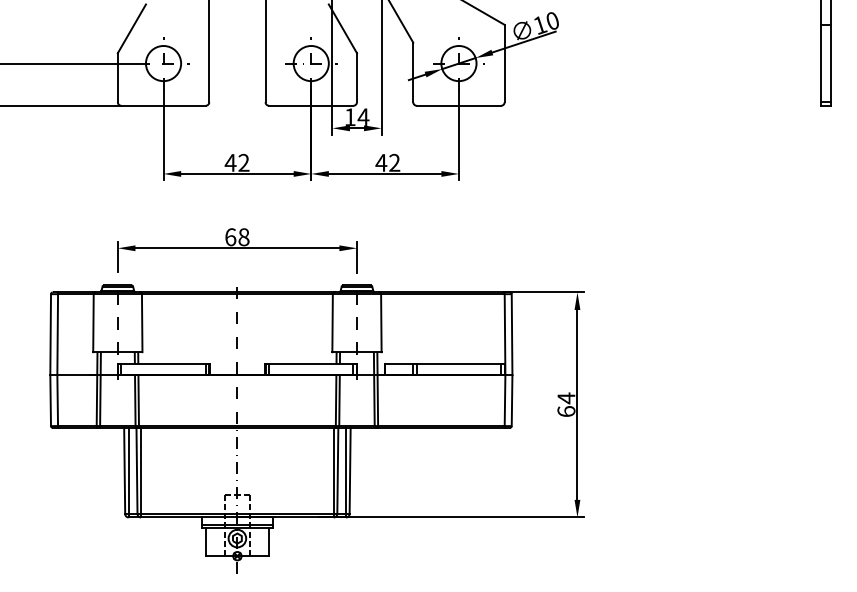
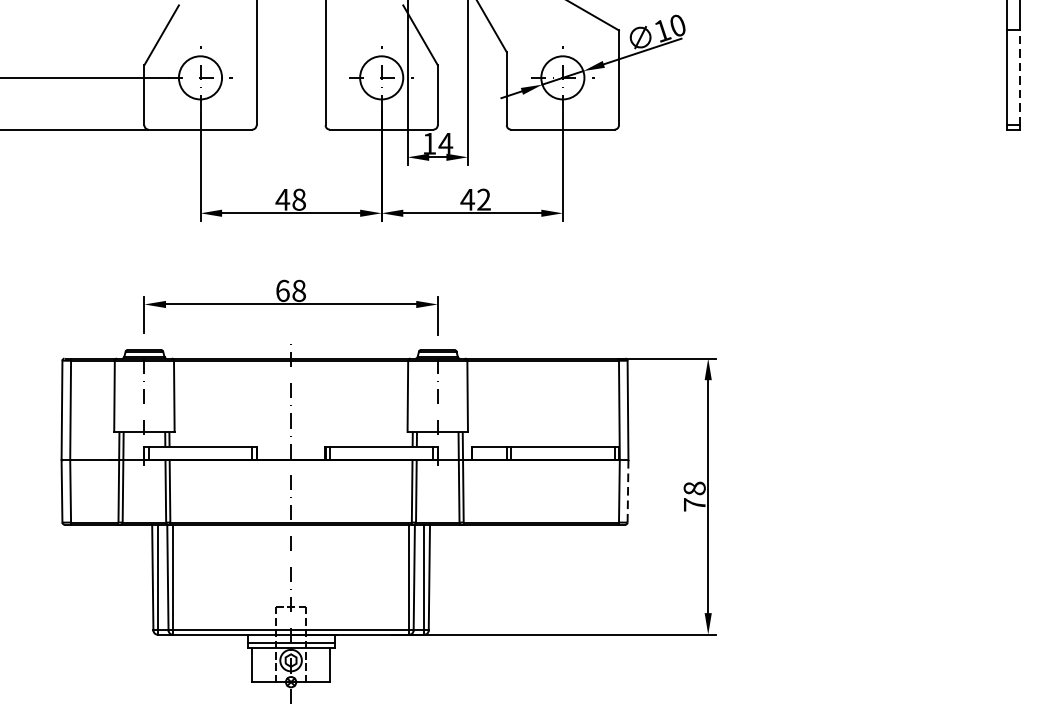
line: (831, 63) -> (1019, 77), solid -> dashed
text: (243, 162) -> (298, 199), 42 -> 48
line: (512, 400) -> (628, 491), solid -> dashed
text: (566, 404) -> (694, 496), 64 -> 78

